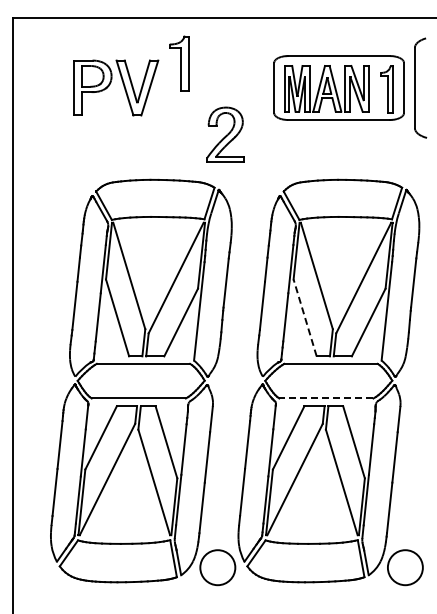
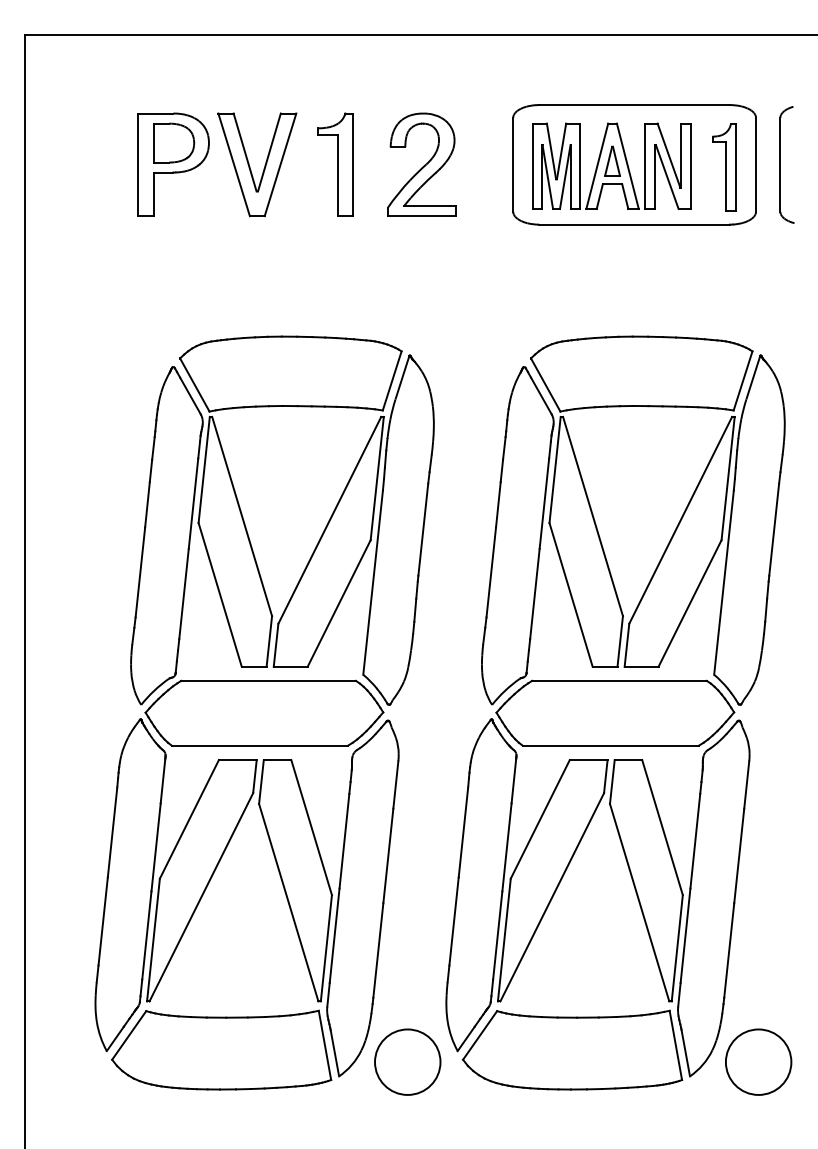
part: (179, 63) -> (336, 163), moved
part: (420, 87) -> (786, 163), size x0.62
part: (225, 134) -> (422, 163), moved
line: (305, 317) -> (571, 594), dashed -> solid
line: (325, 398) -> (609, 745), dashed -> solid

